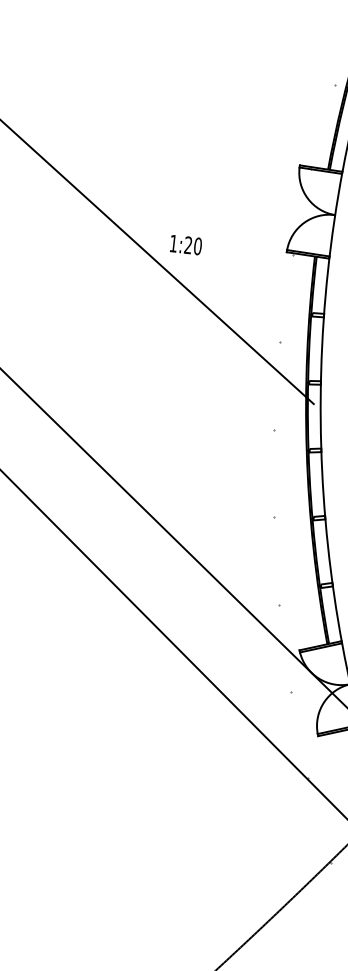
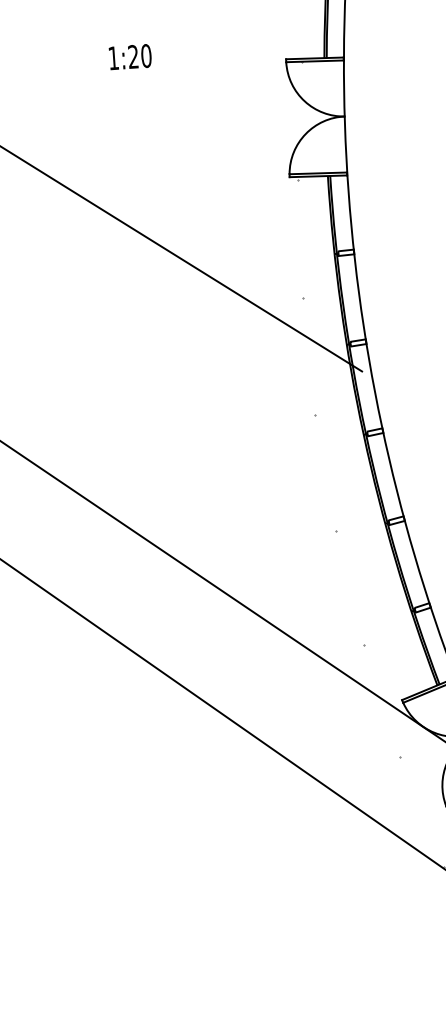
text: (185, 245) -> (129, 57), moved

